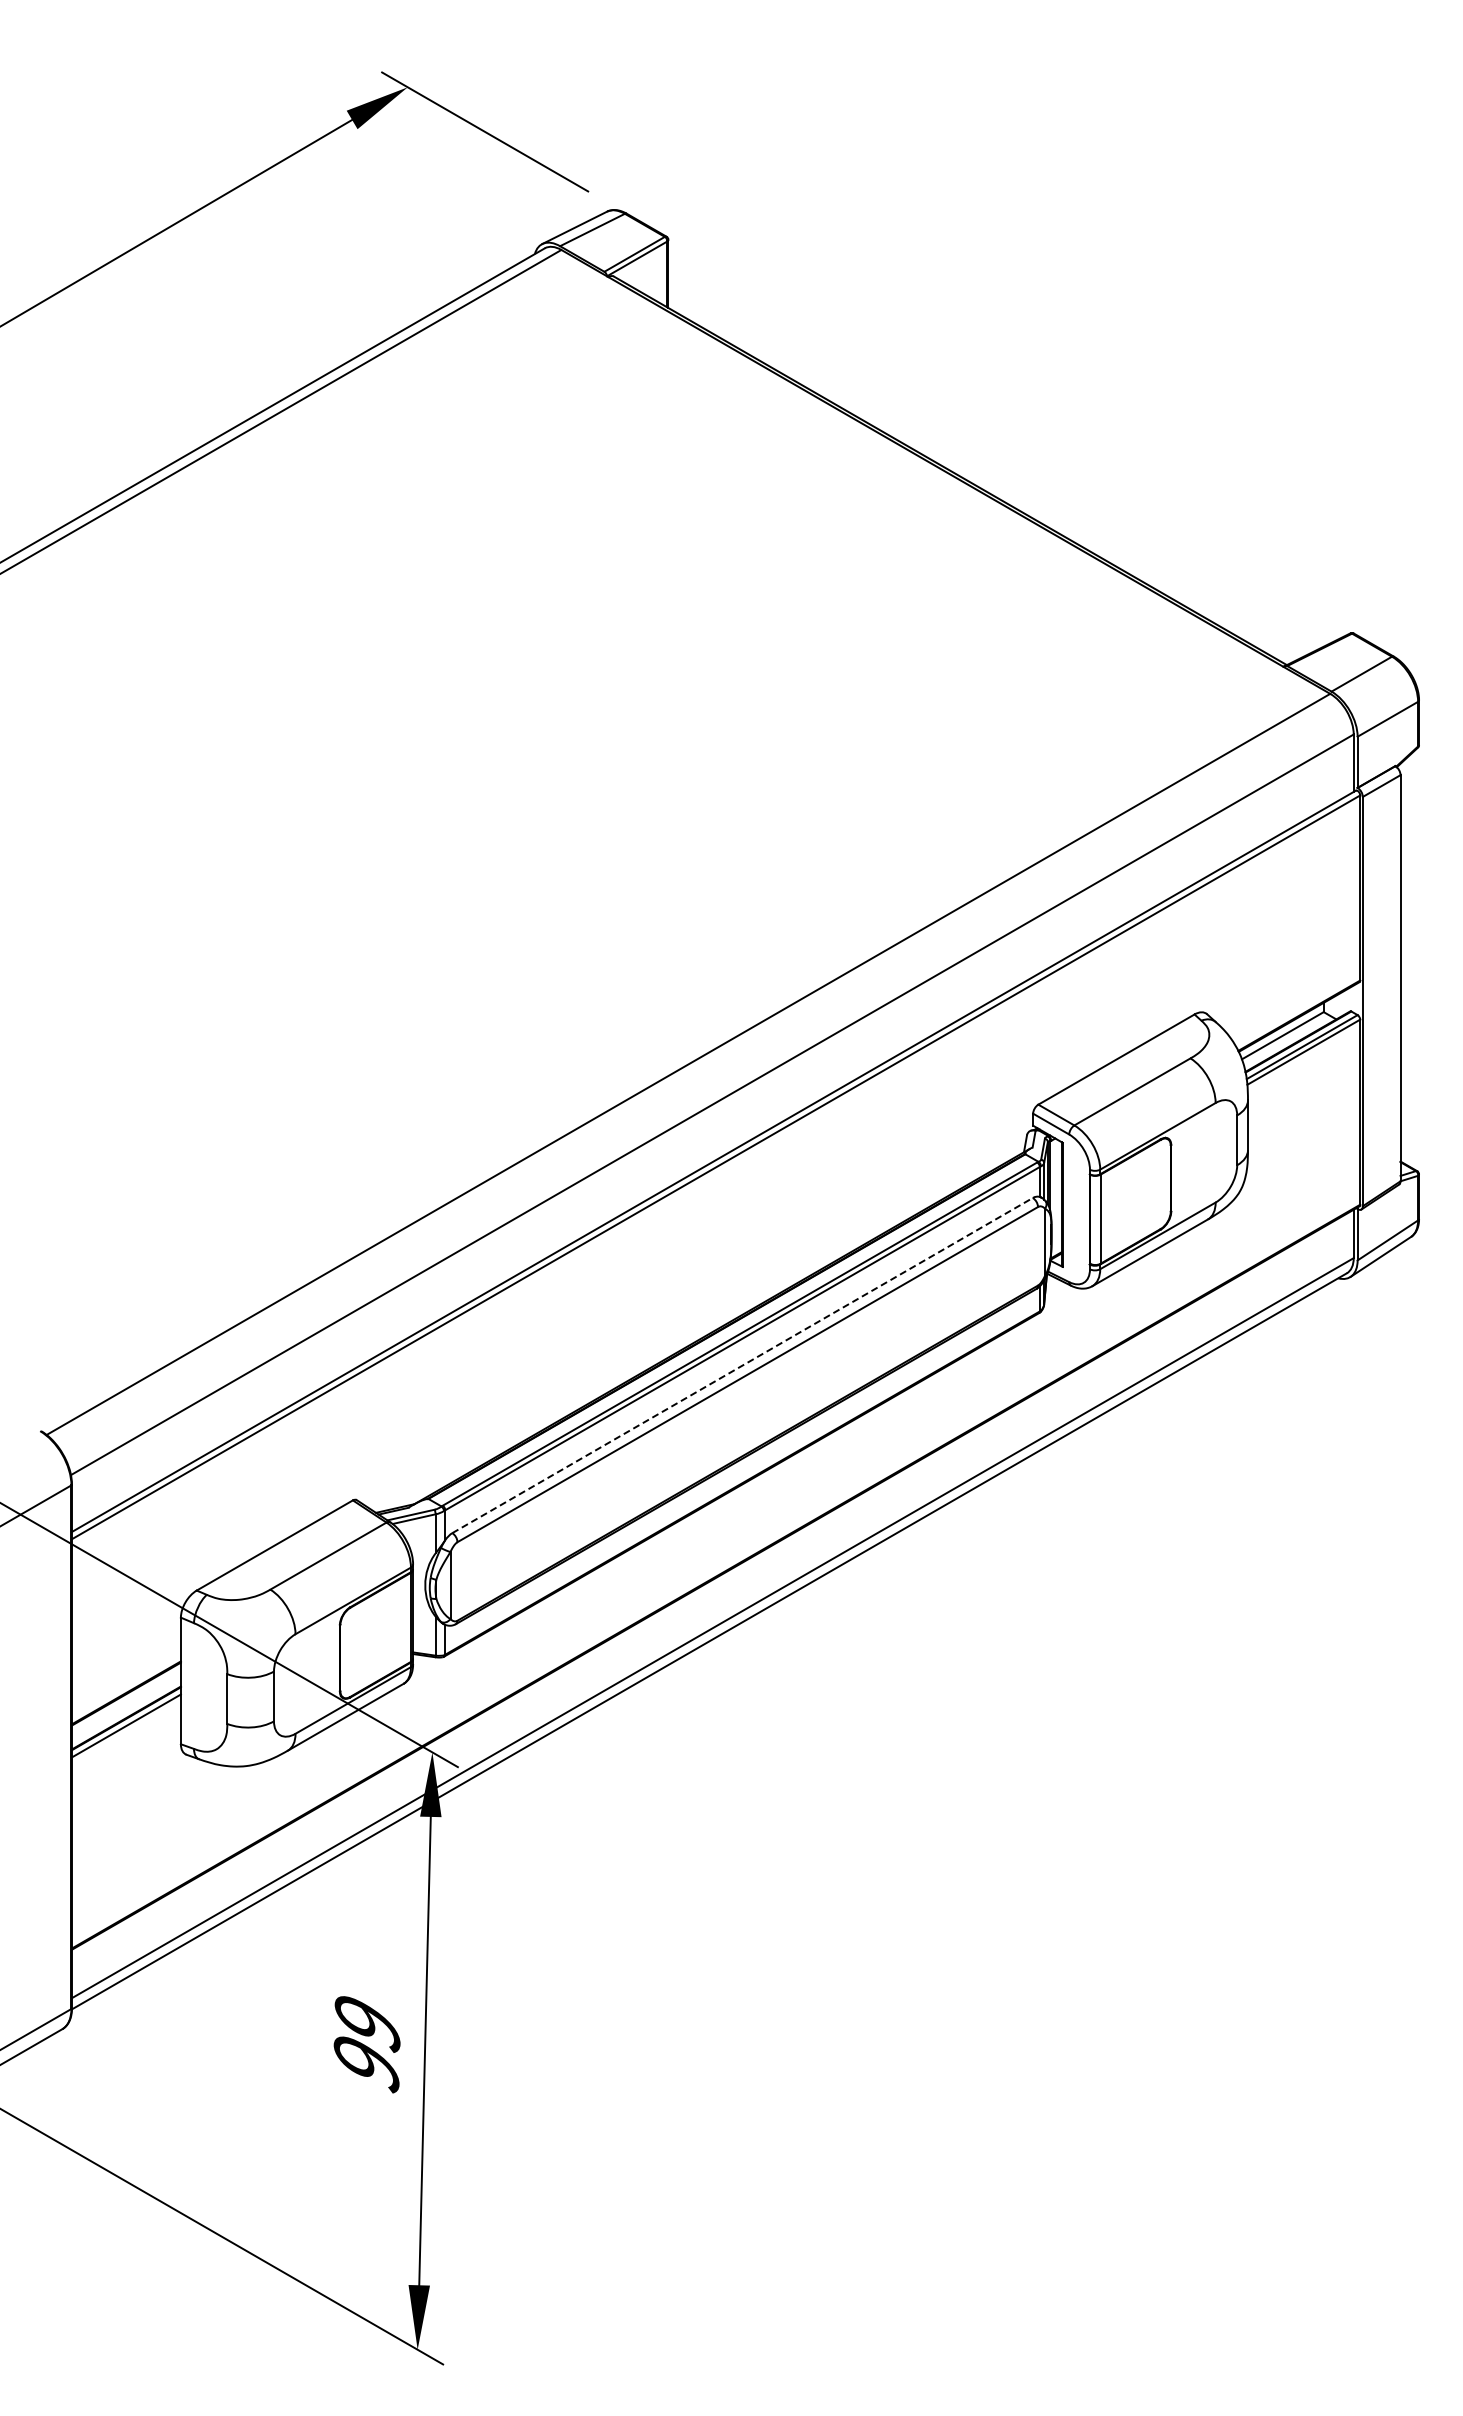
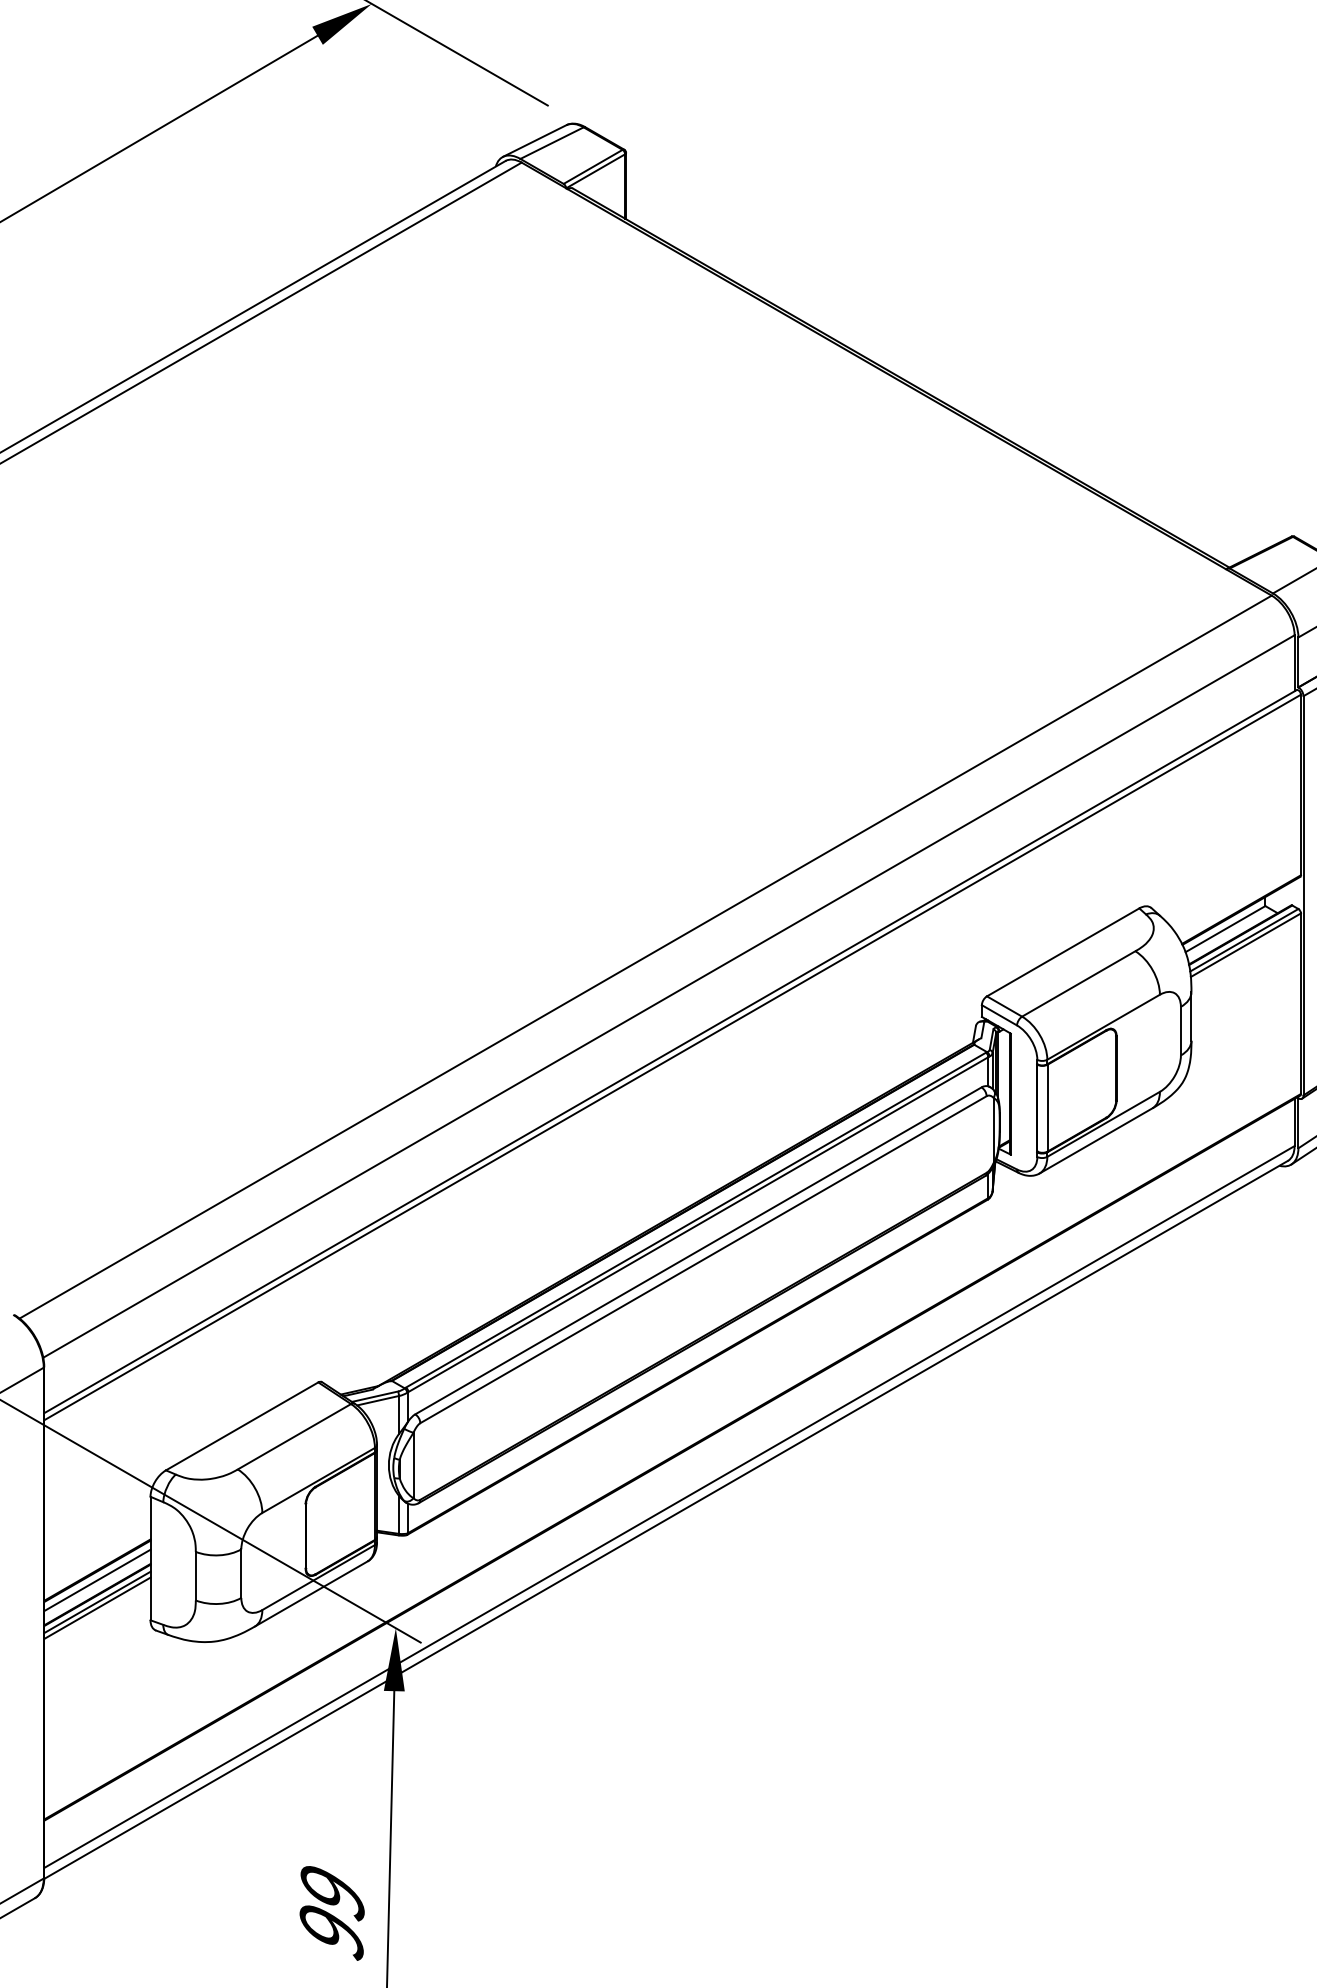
line: (742, 1365) -> (698, 1250), dashed -> solid
line: (125, 1702) -> (96, 1579), added
line: (125, 1731) -> (96, 1607), added

